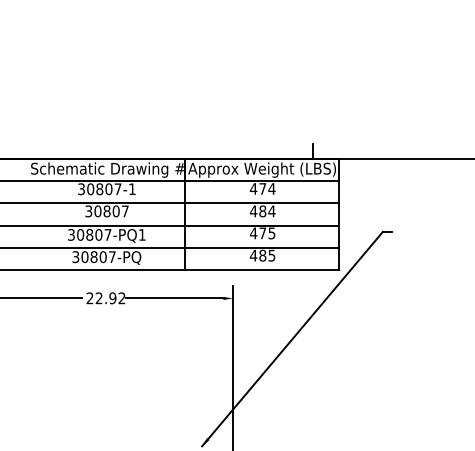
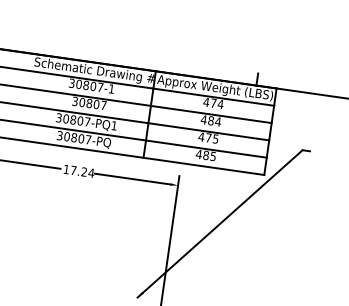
text: (105, 298) -> (78, 171), 22.92 -> 17.24

